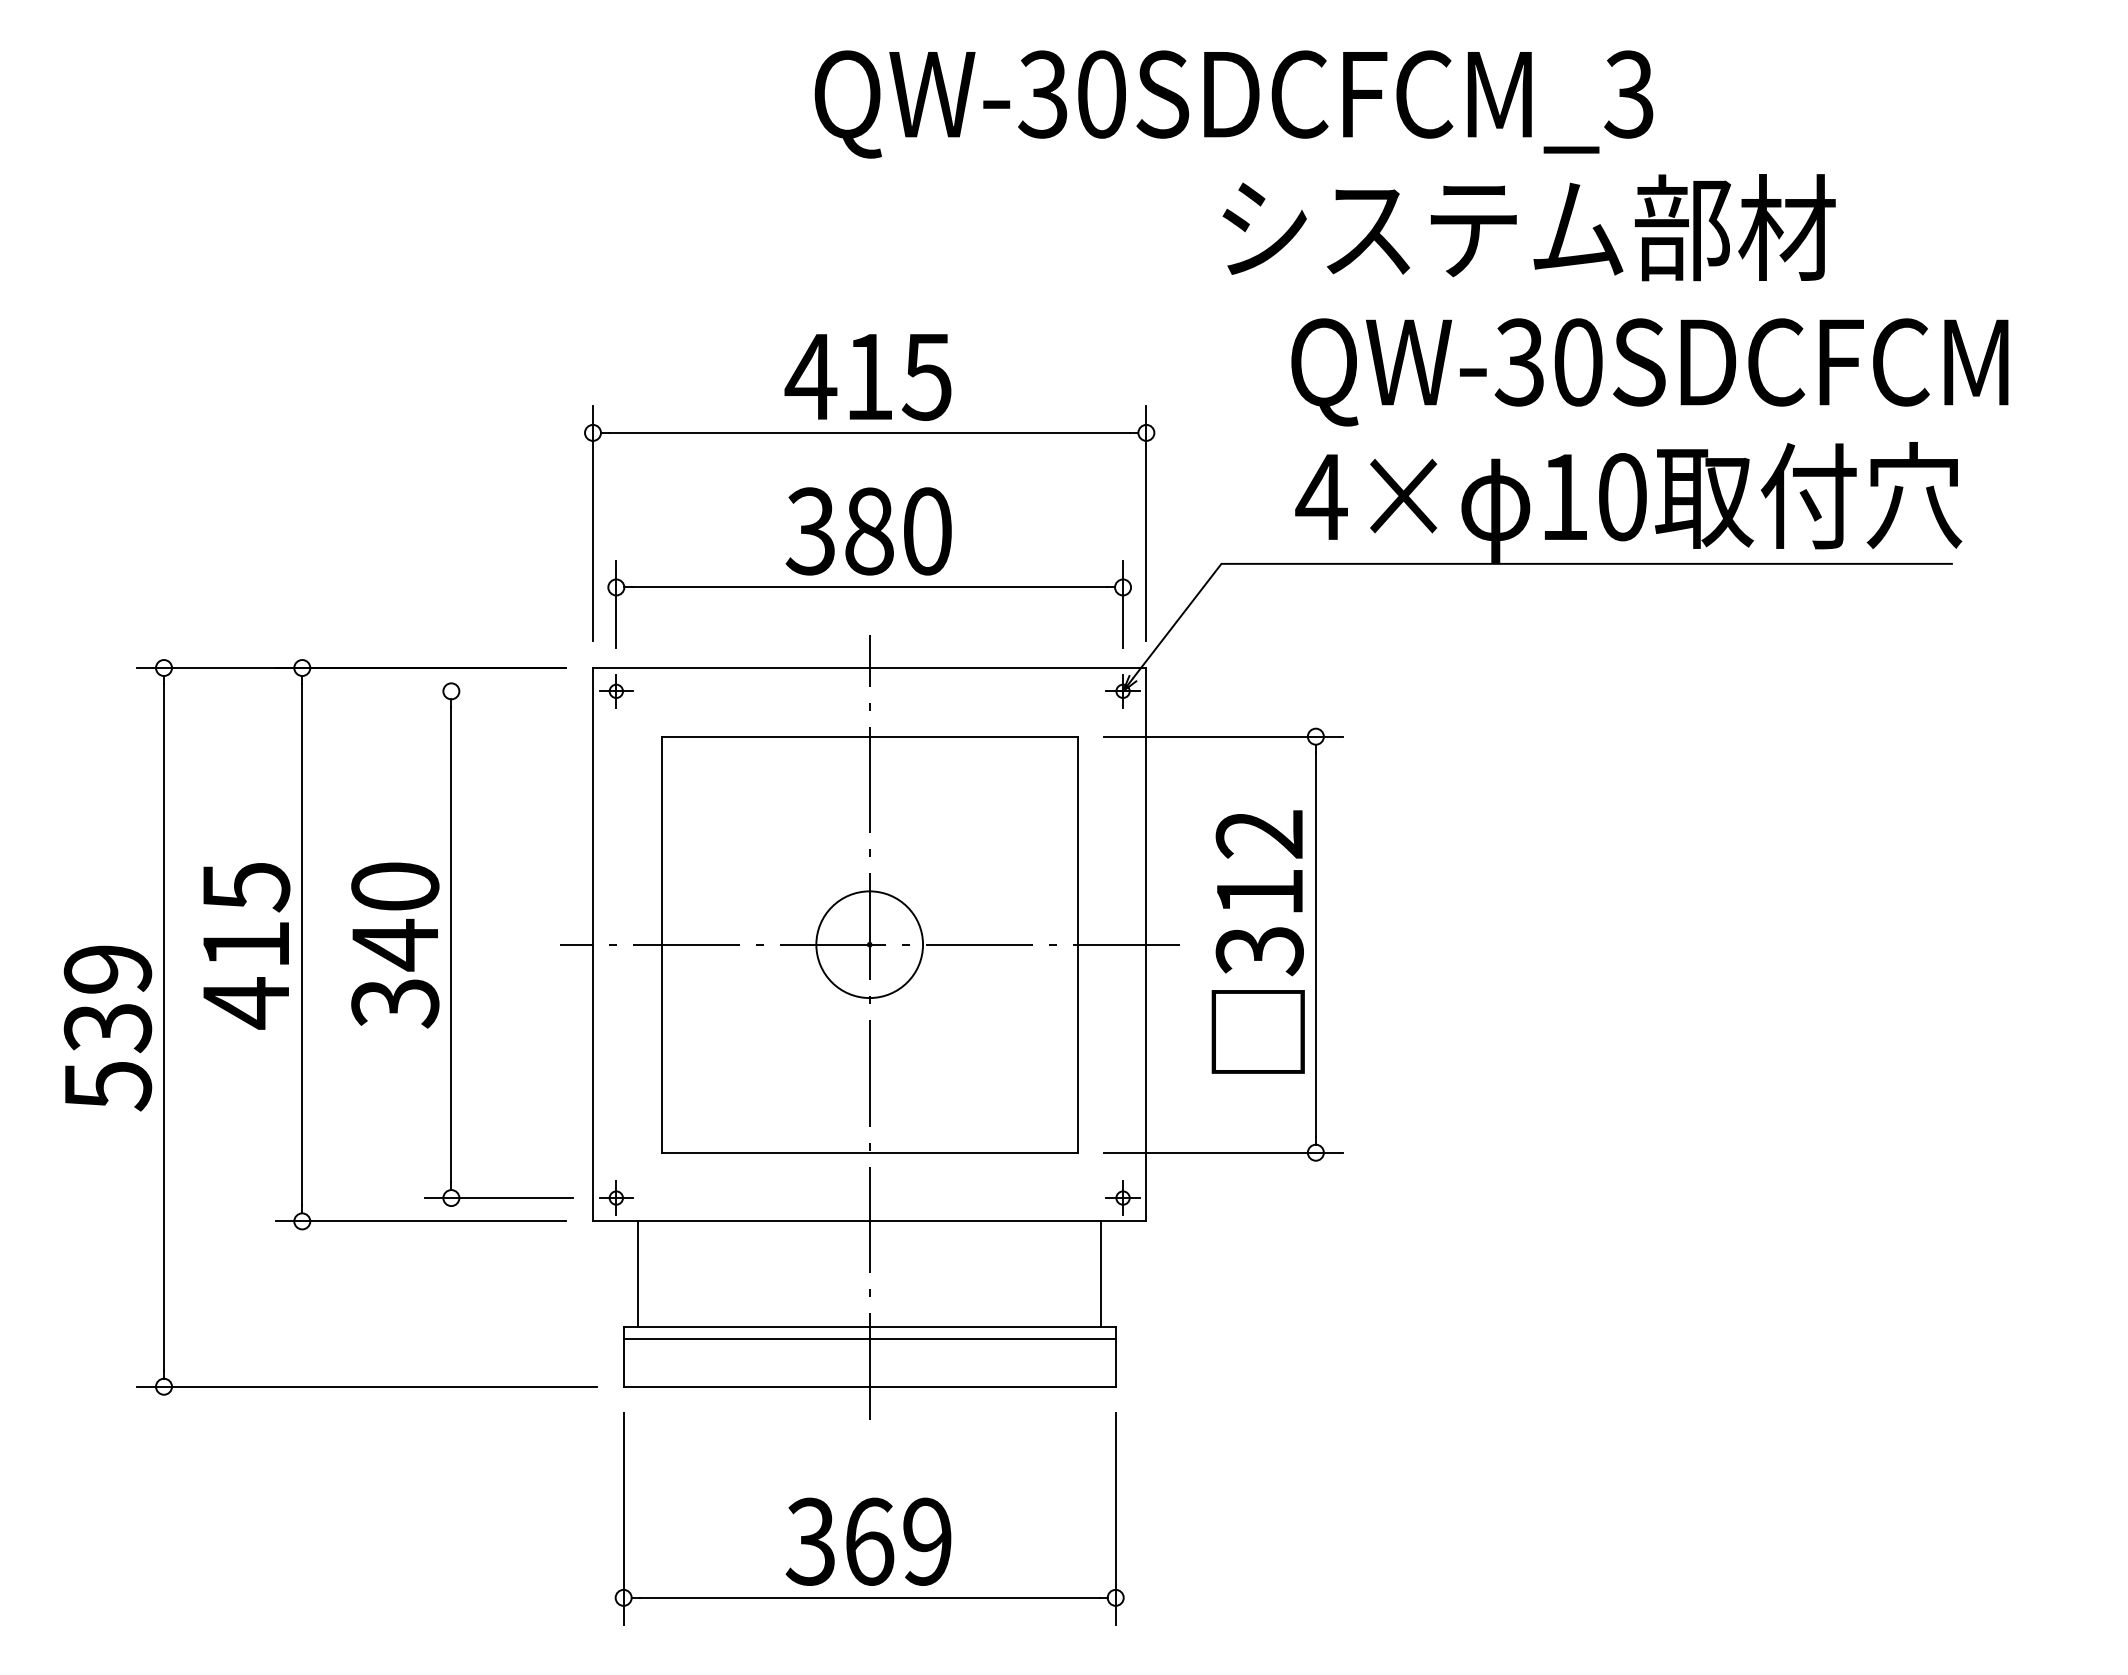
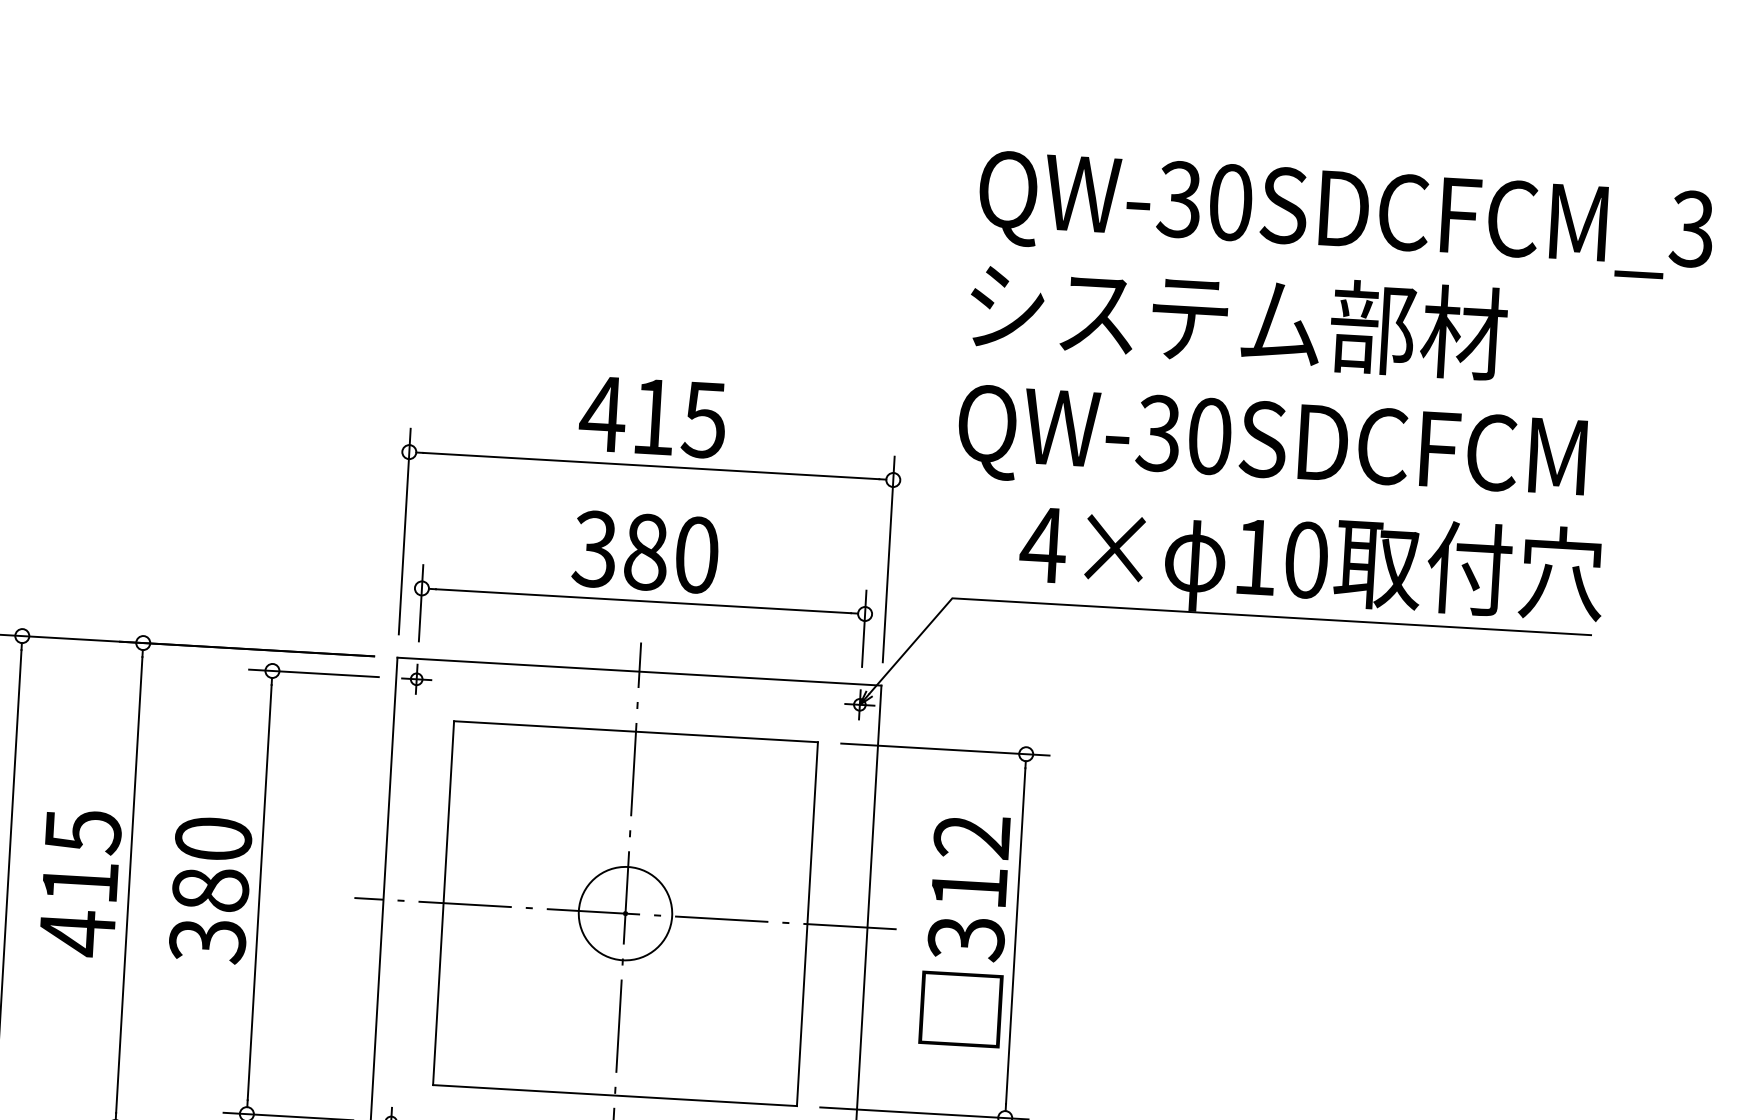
text: (1233, 104) -> (1345, 217), moved
text: (1649, 372) -> (1271, 448), moved
line: (498, 691) -> (313, 673), added
text: (395, 944) -> (210, 889), 340 -> 380

